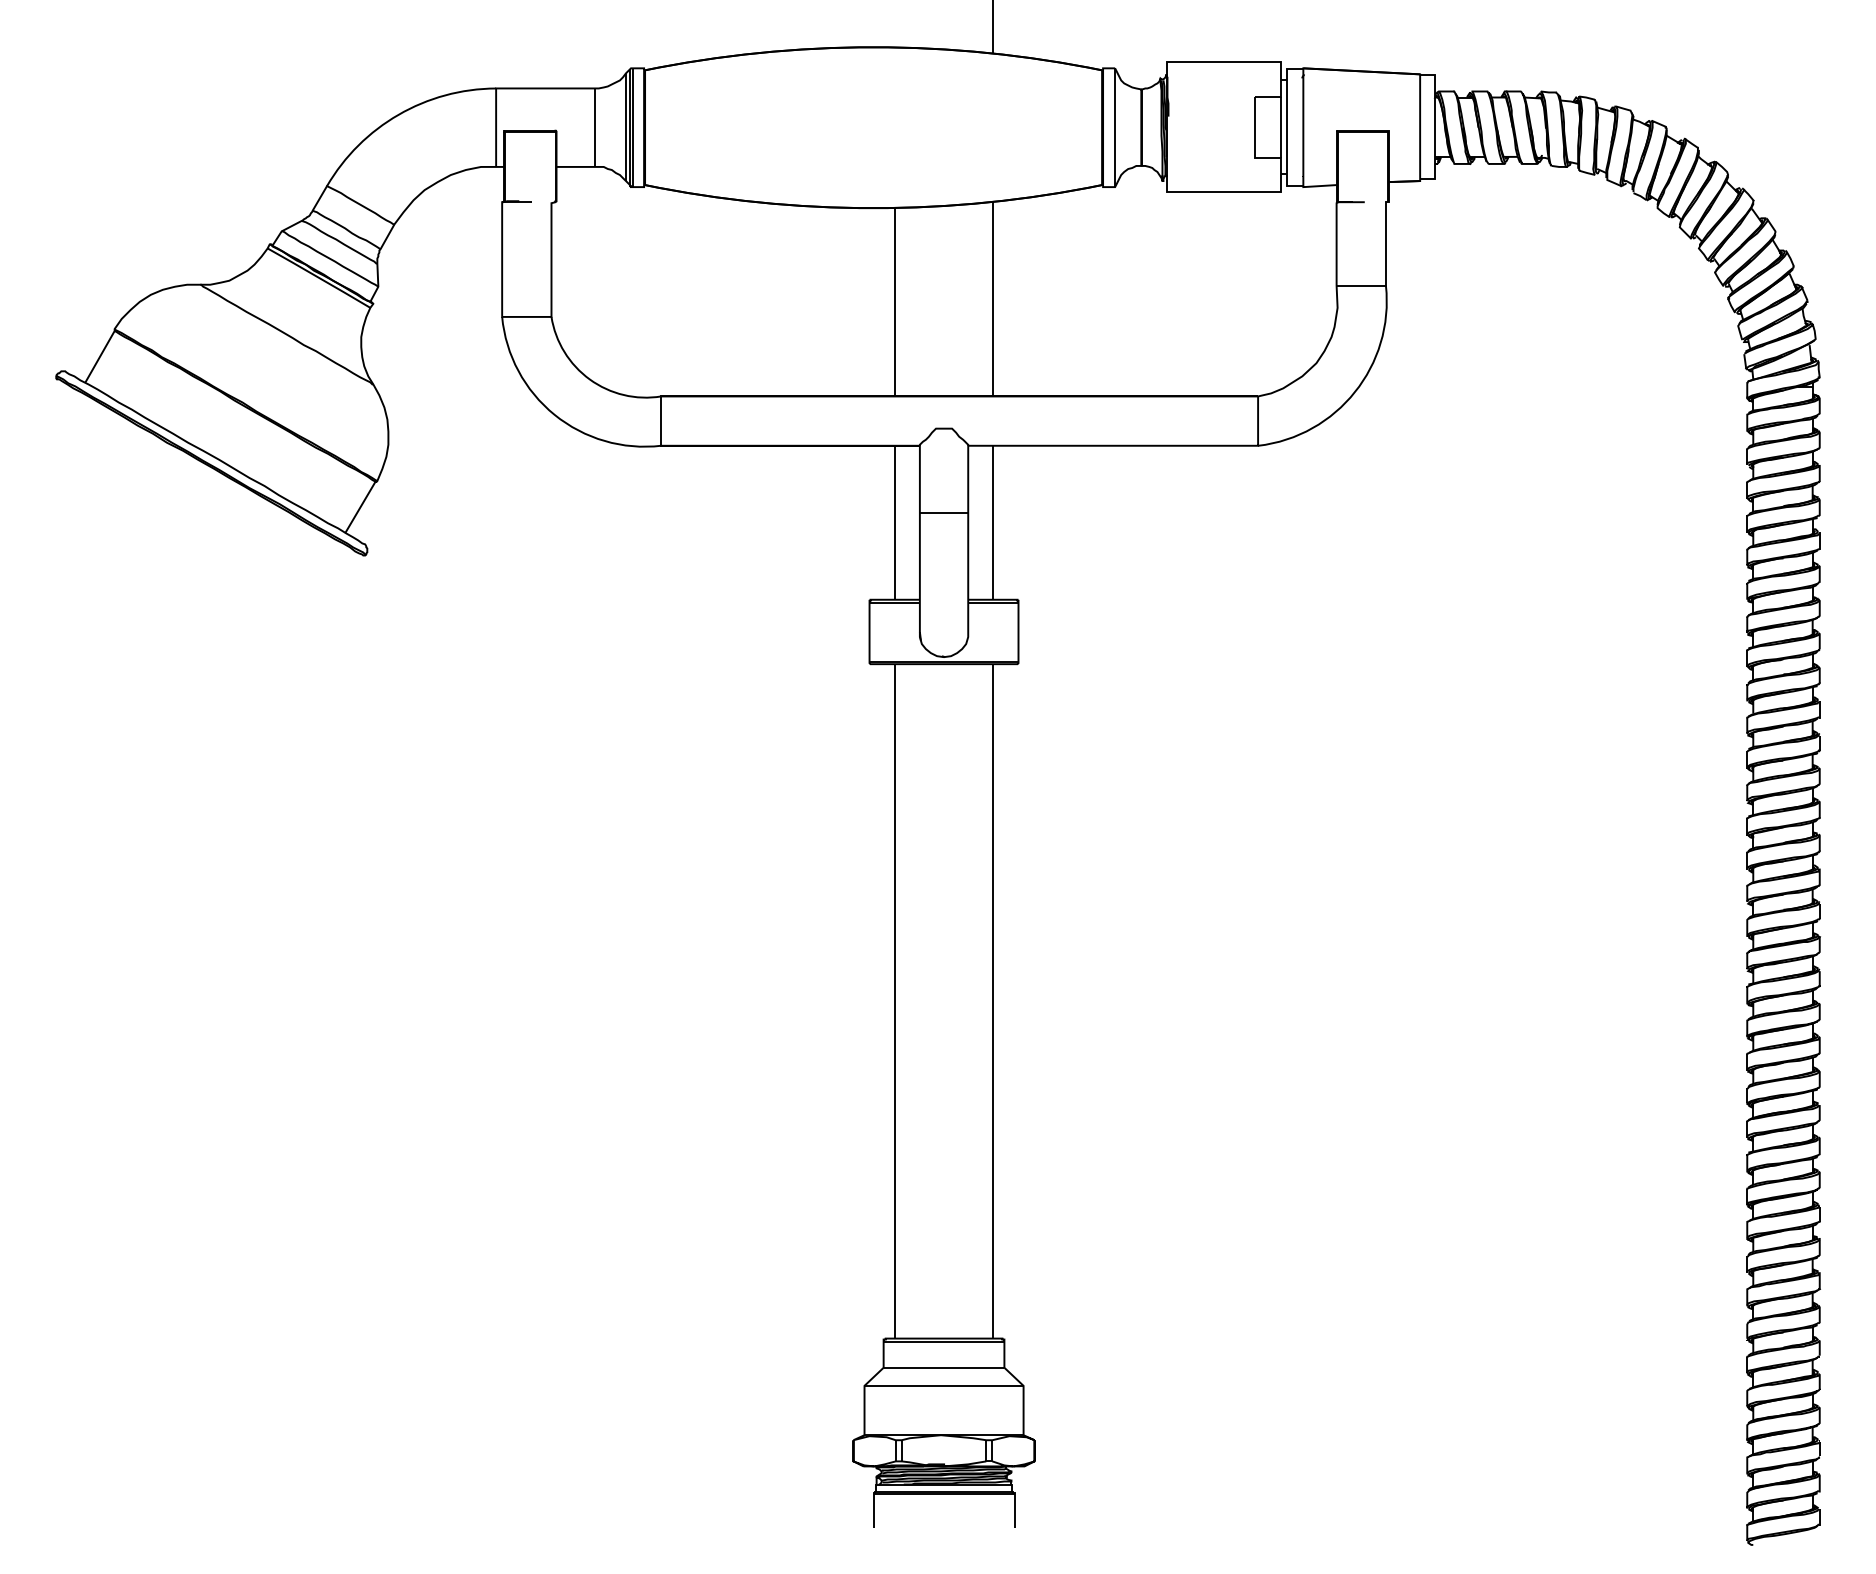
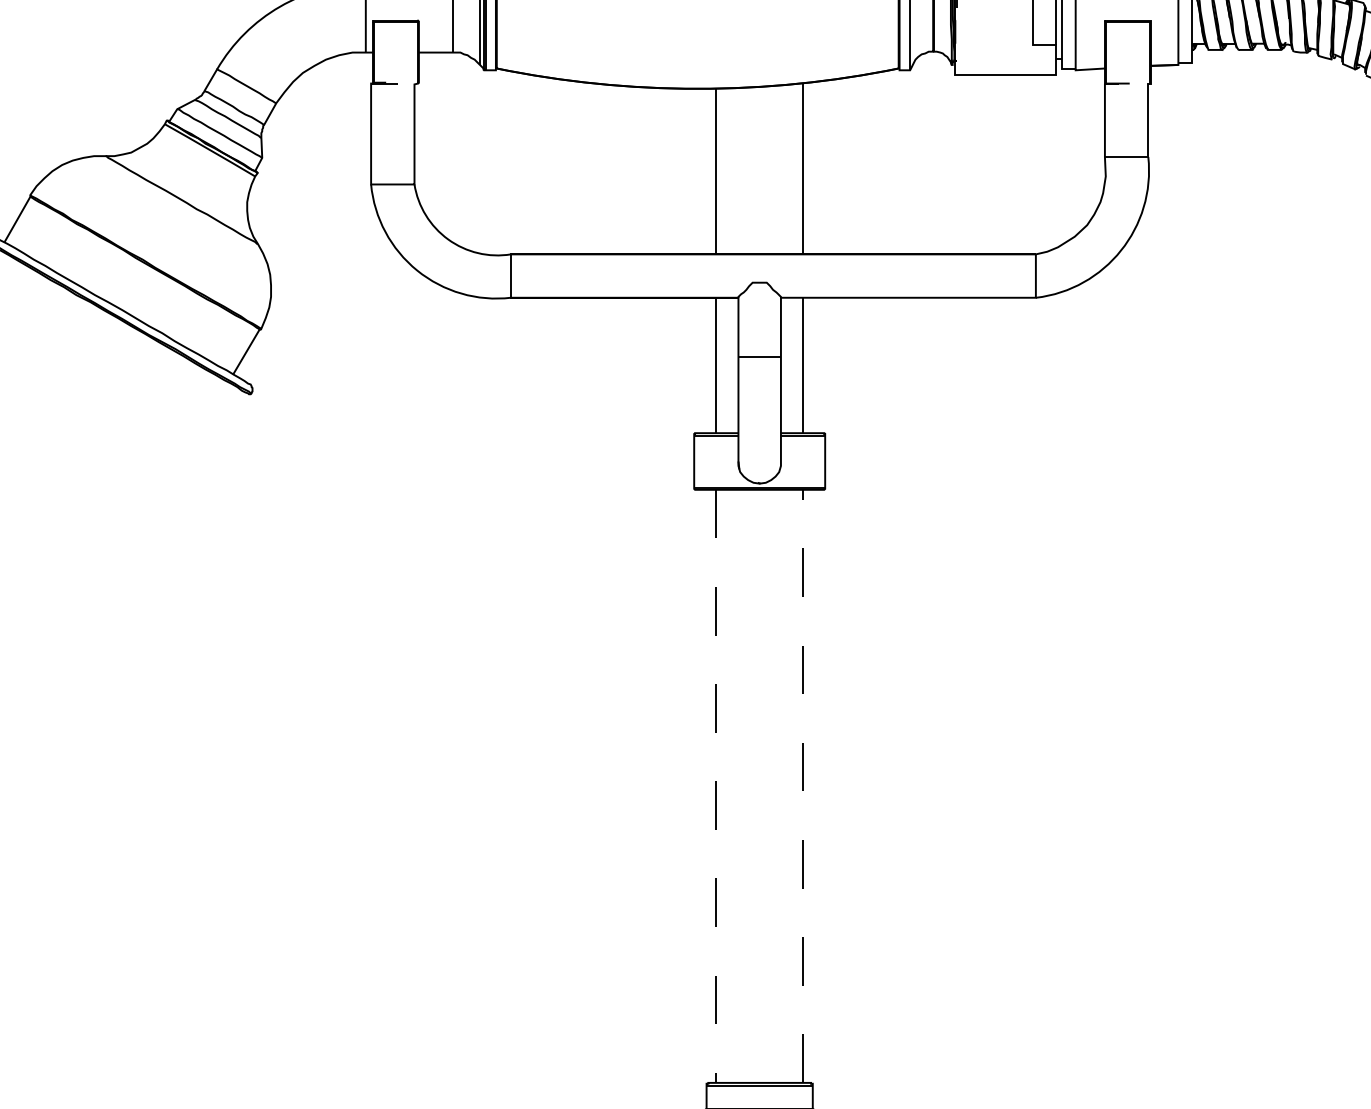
line: (993, 1000) -> (803, 785), solid -> dashed
line: (894, 1001) -> (716, 786), solid -> dashed

